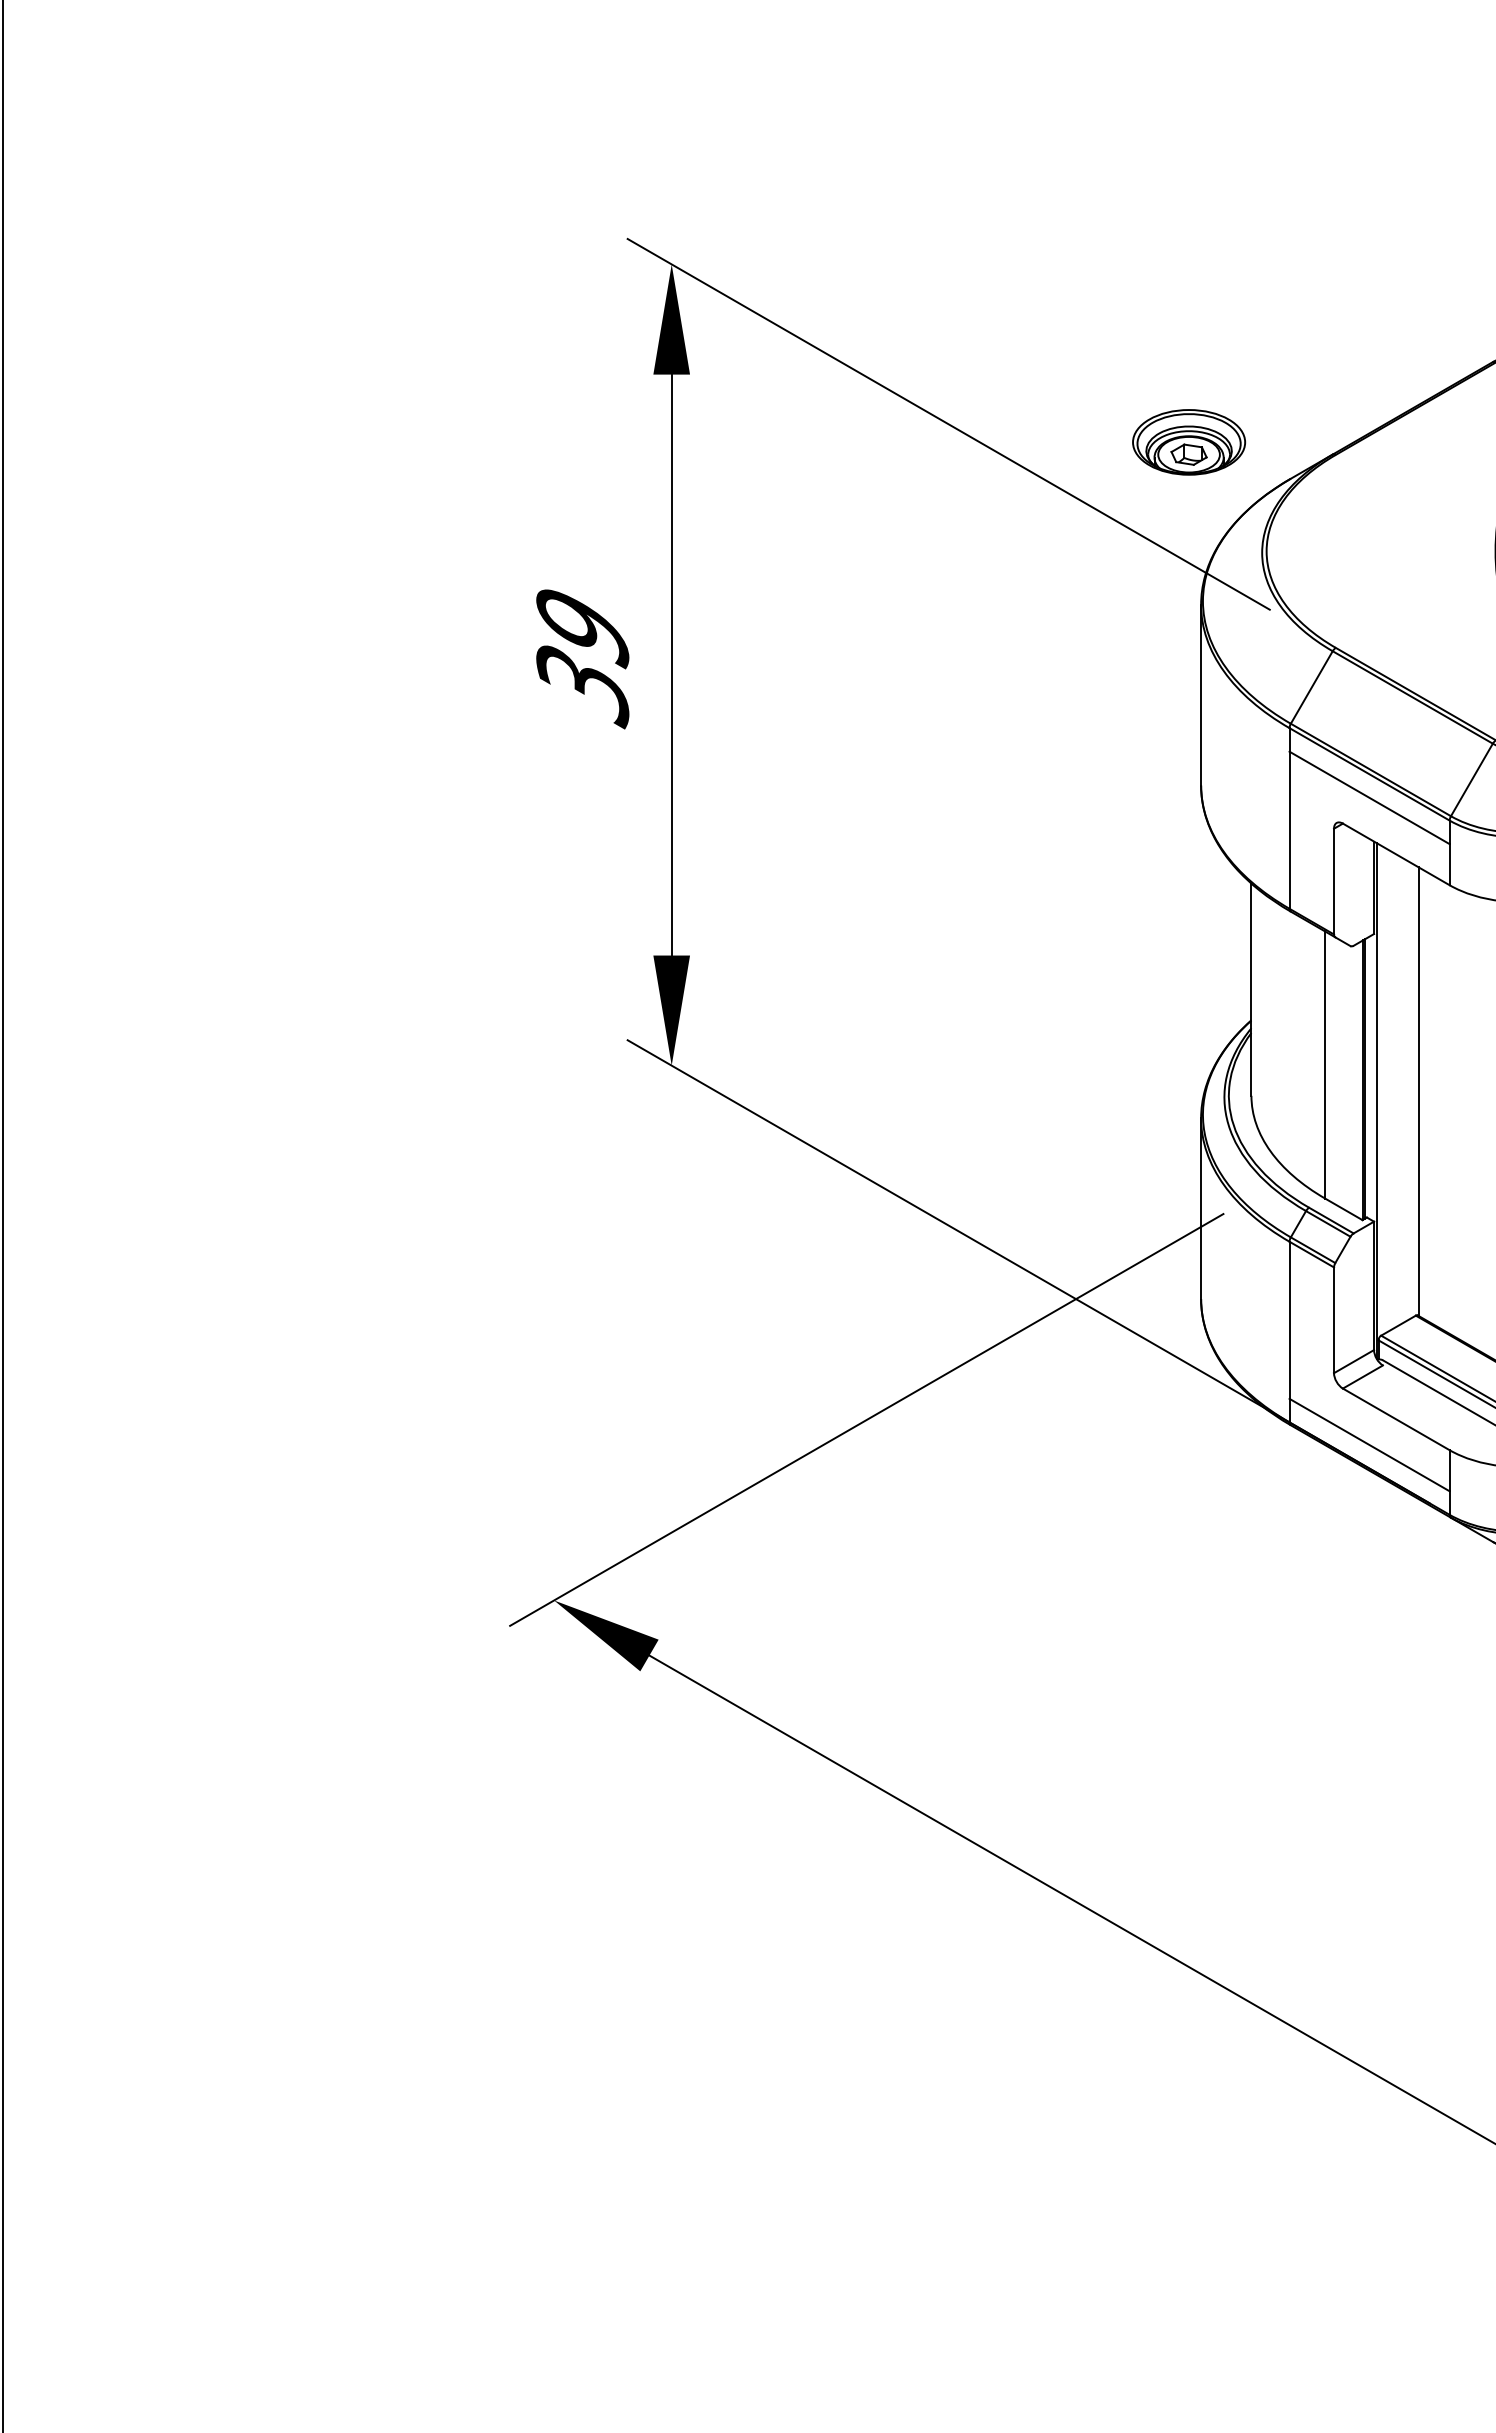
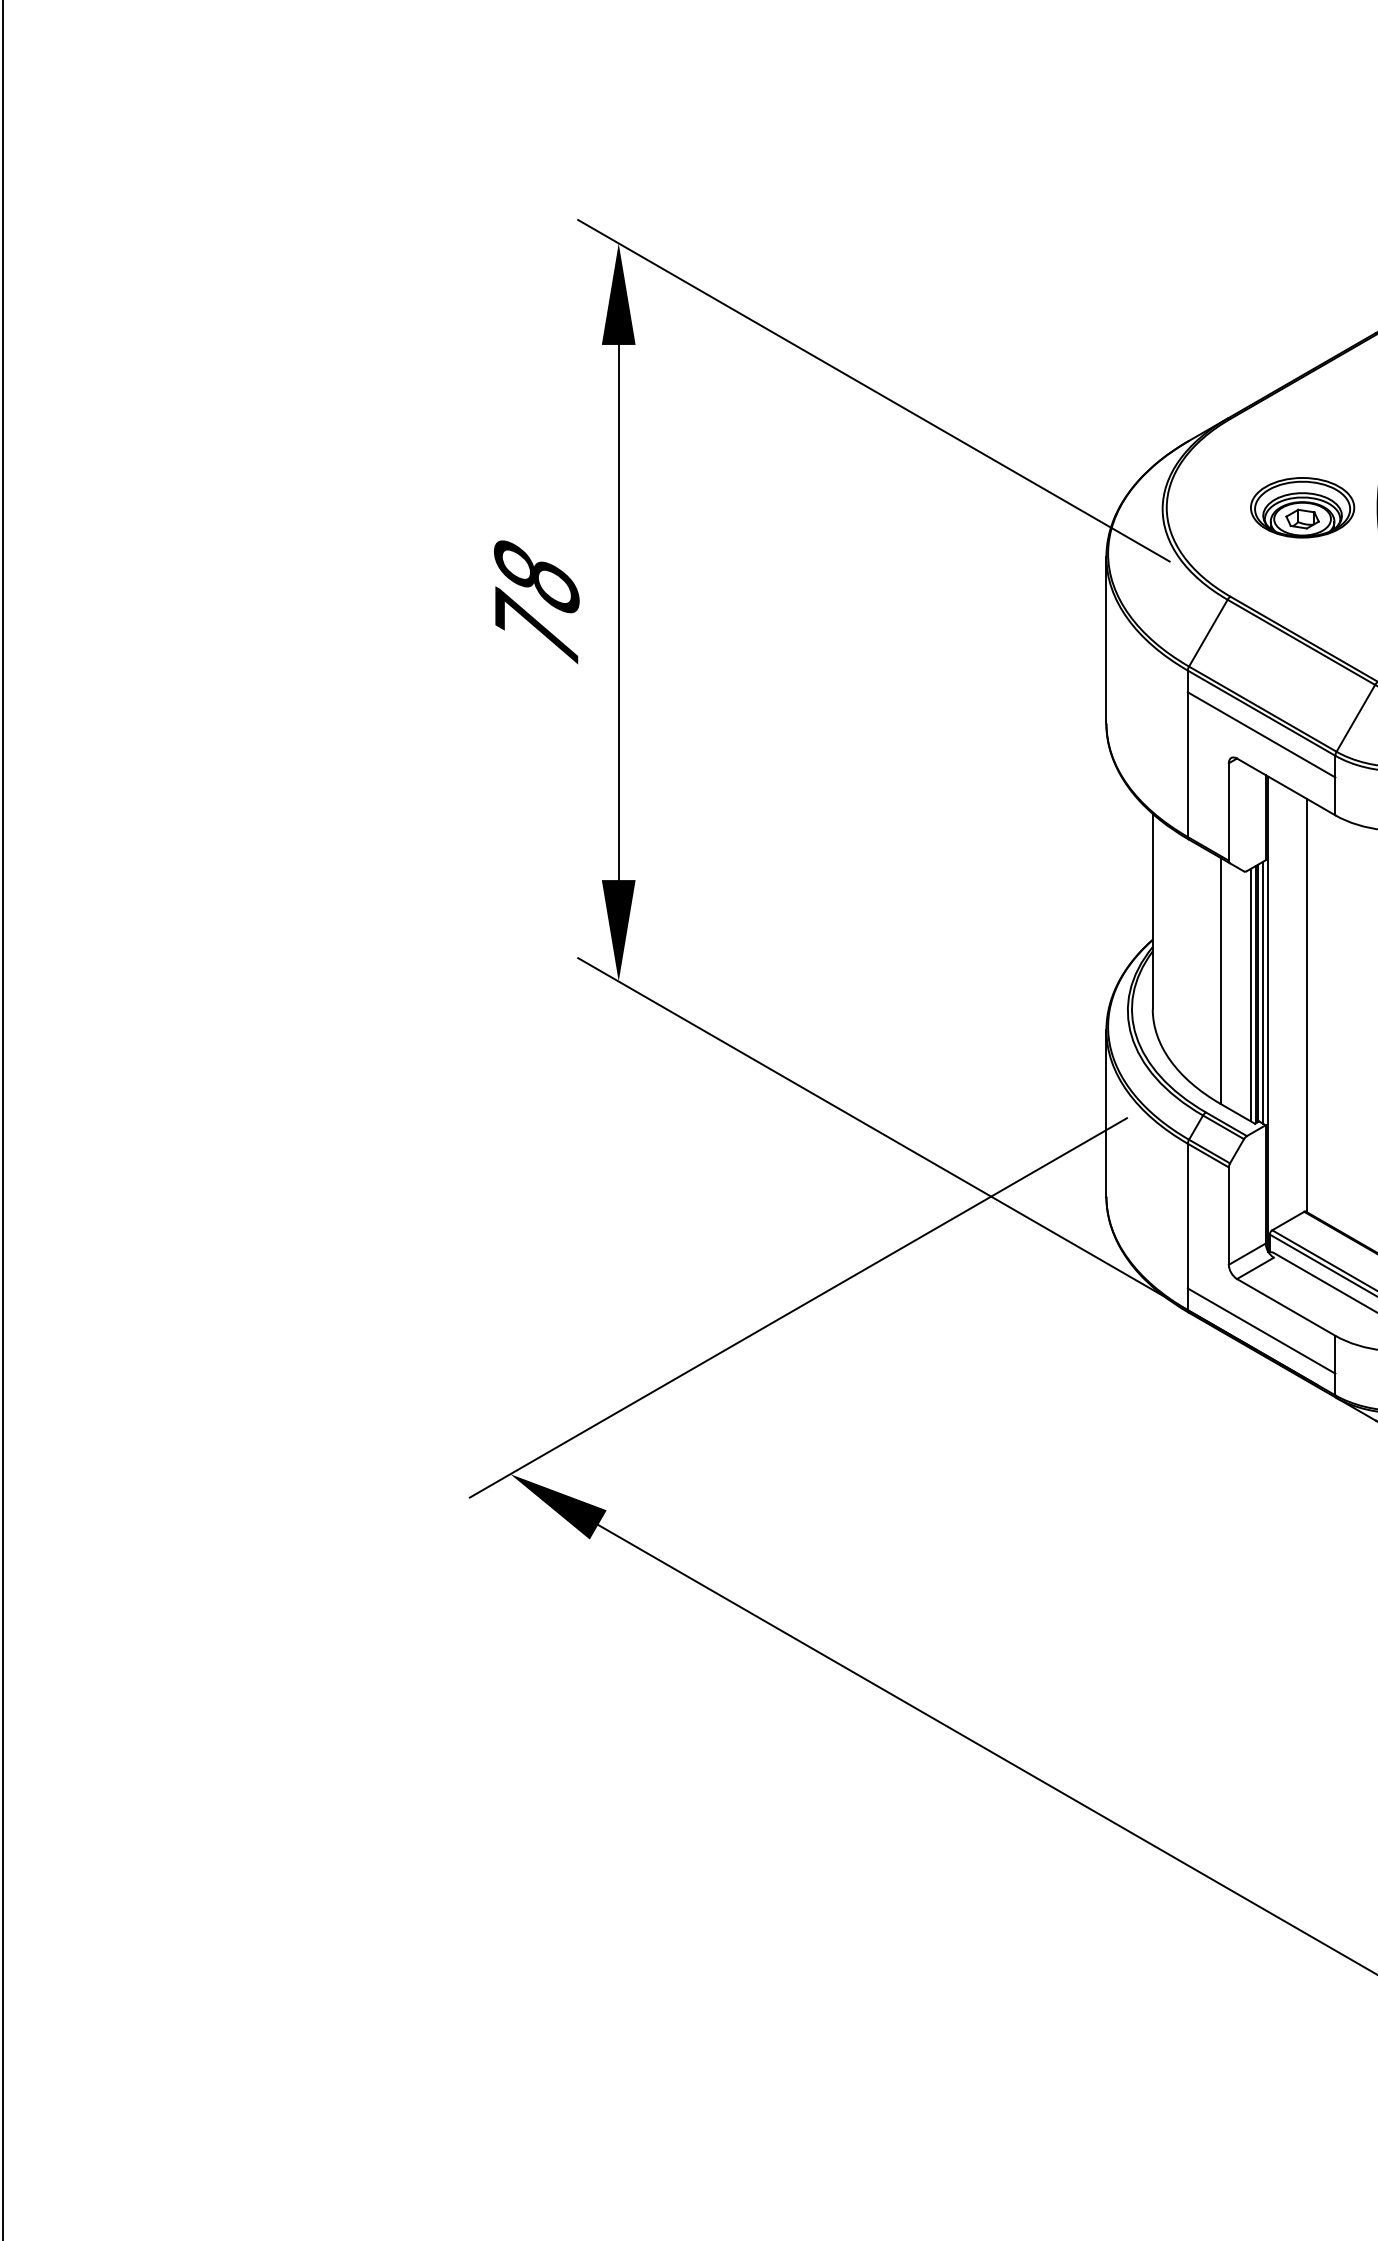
part: (1189, 442) -> (1302, 507), moved
text: (582, 657) -> (536, 605), 39 -> 78
line: (1371, 1077) -> (1263, 992), added
line: (1358, 1080) -> (1251, 995), added

